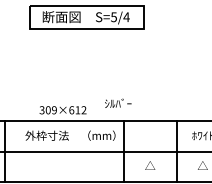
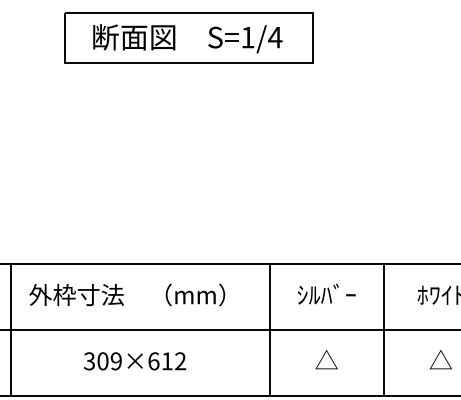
text: (113, 17) -> (246, 38), S=5/4 -> S=1/4
text: (118, 102) -> (327, 292), moved
text: (62, 110) -> (133, 361), moved
text: (70, 135) -> (127, 294), moved

